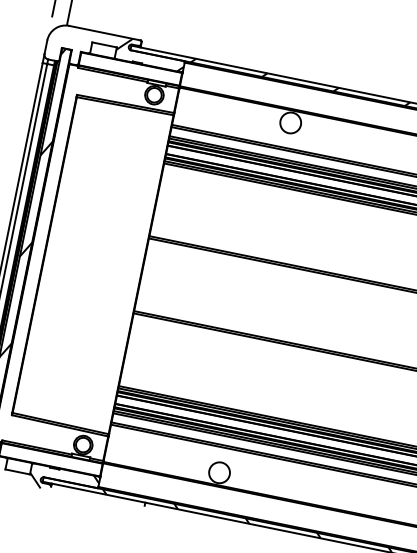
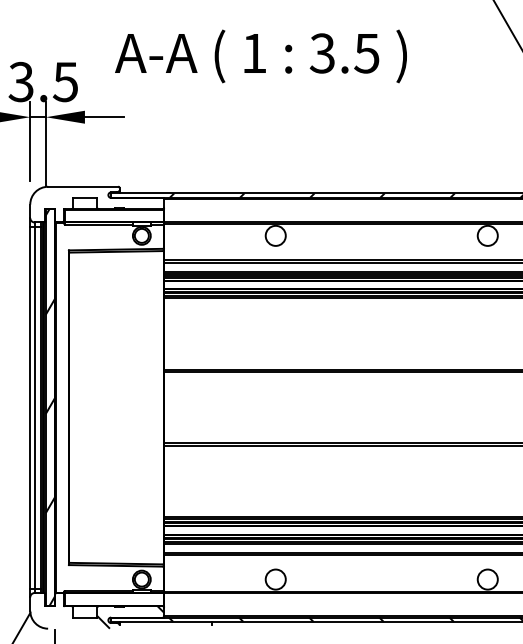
hatch: (150, 53) -> (130, 197), removed

